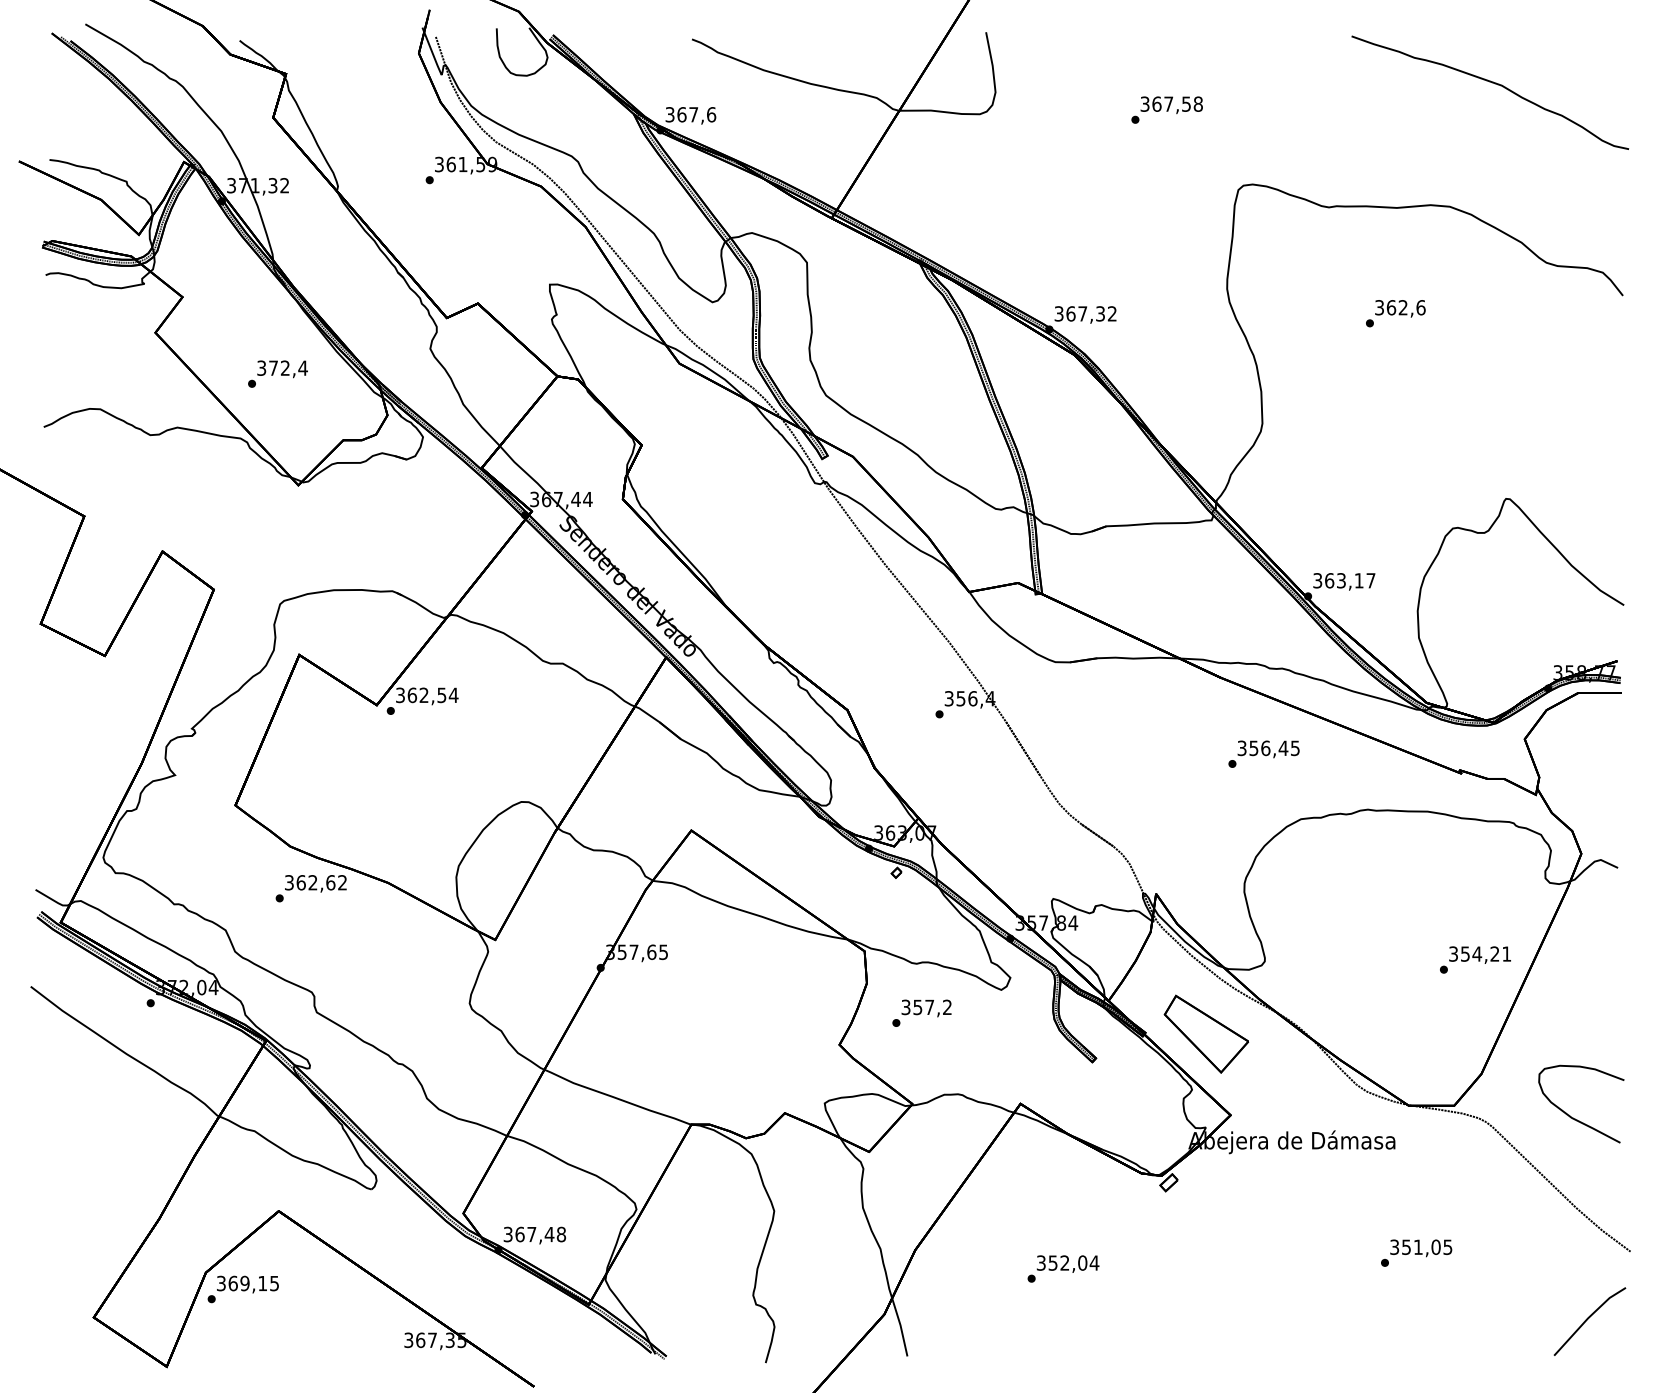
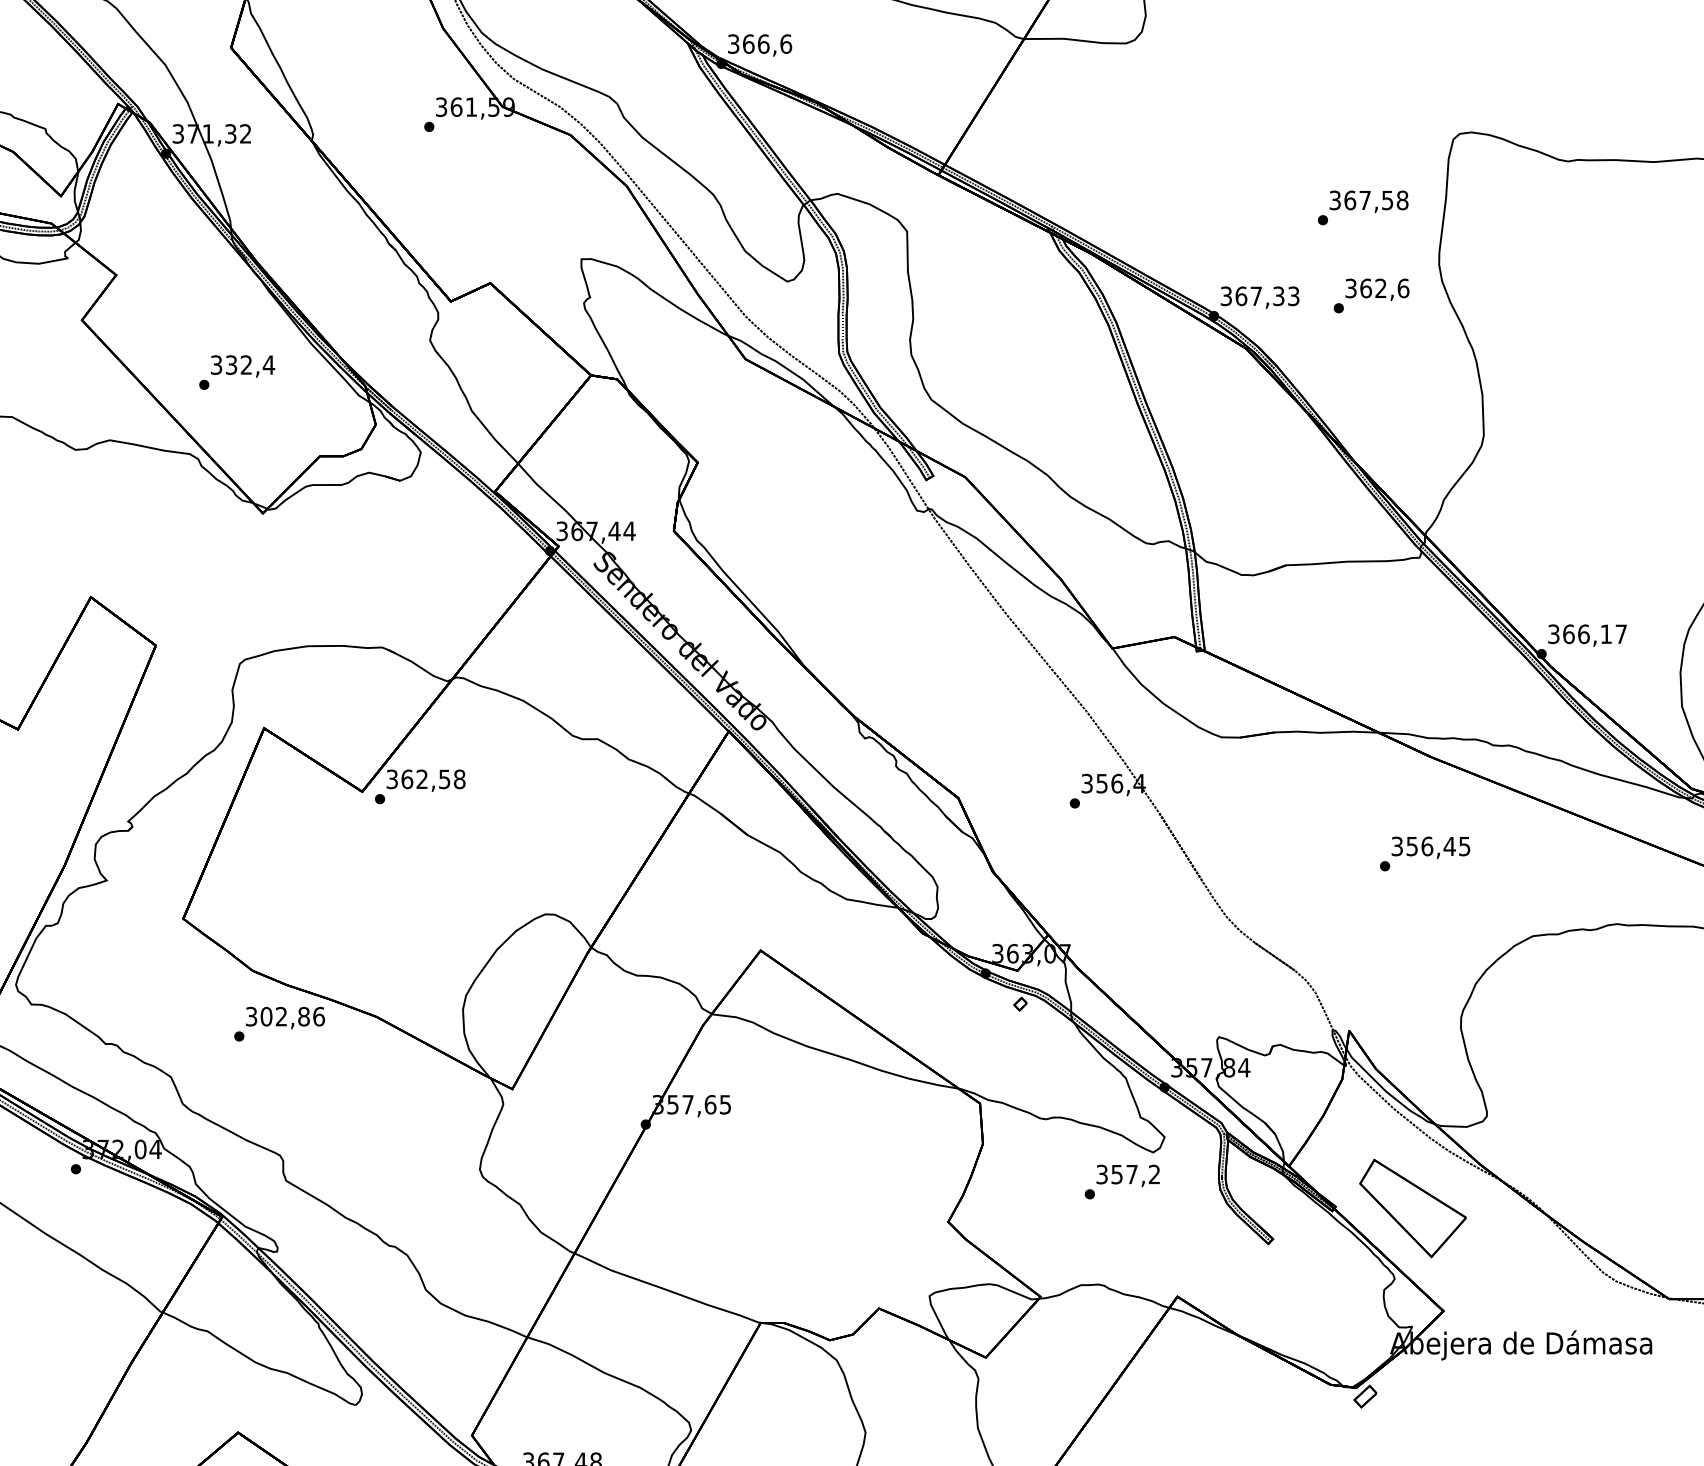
text: (1166, 109) -> (1362, 207), moved
text: (693, 114) -> (763, 43), 367,6 -> 366,6
text: (1112, 313) -> (1293, 295), 367,32 -> 367,33
text: (1395, 313) -> (1371, 295), moved
text: (273, 367) -> (231, 364), 372,4 -> 332,4
text: (1341, 580) -> (1583, 633), 363,17 -> 366,17
text: (453, 695) -> (459, 779), 362,54 -> 362,58
text: (1263, 753) -> (1424, 853), moved
text: (321, 882) -> (292, 1016), 362,62 -> 302,86
text: (921, 1012) -> (1121, 1181), moved

